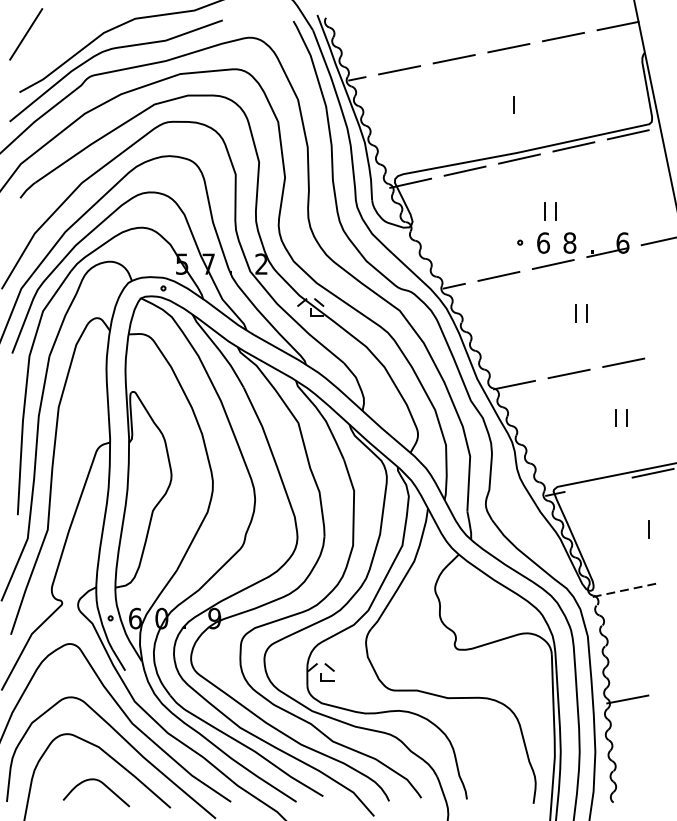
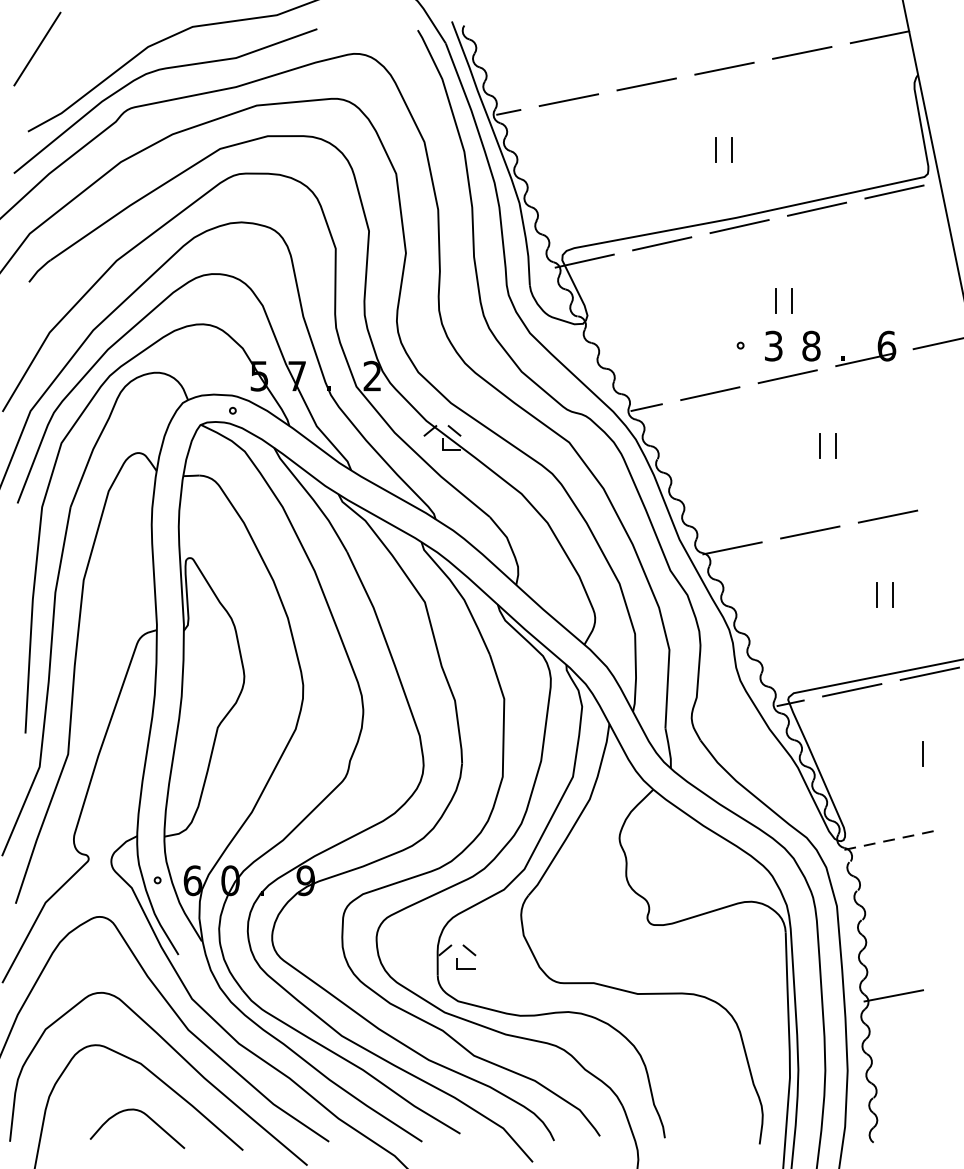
line: (502, 104) -> (715, 148), added
text: (543, 242) -> (773, 345), 6 -> 3
line: (598, 484) -> (852, 689), added

